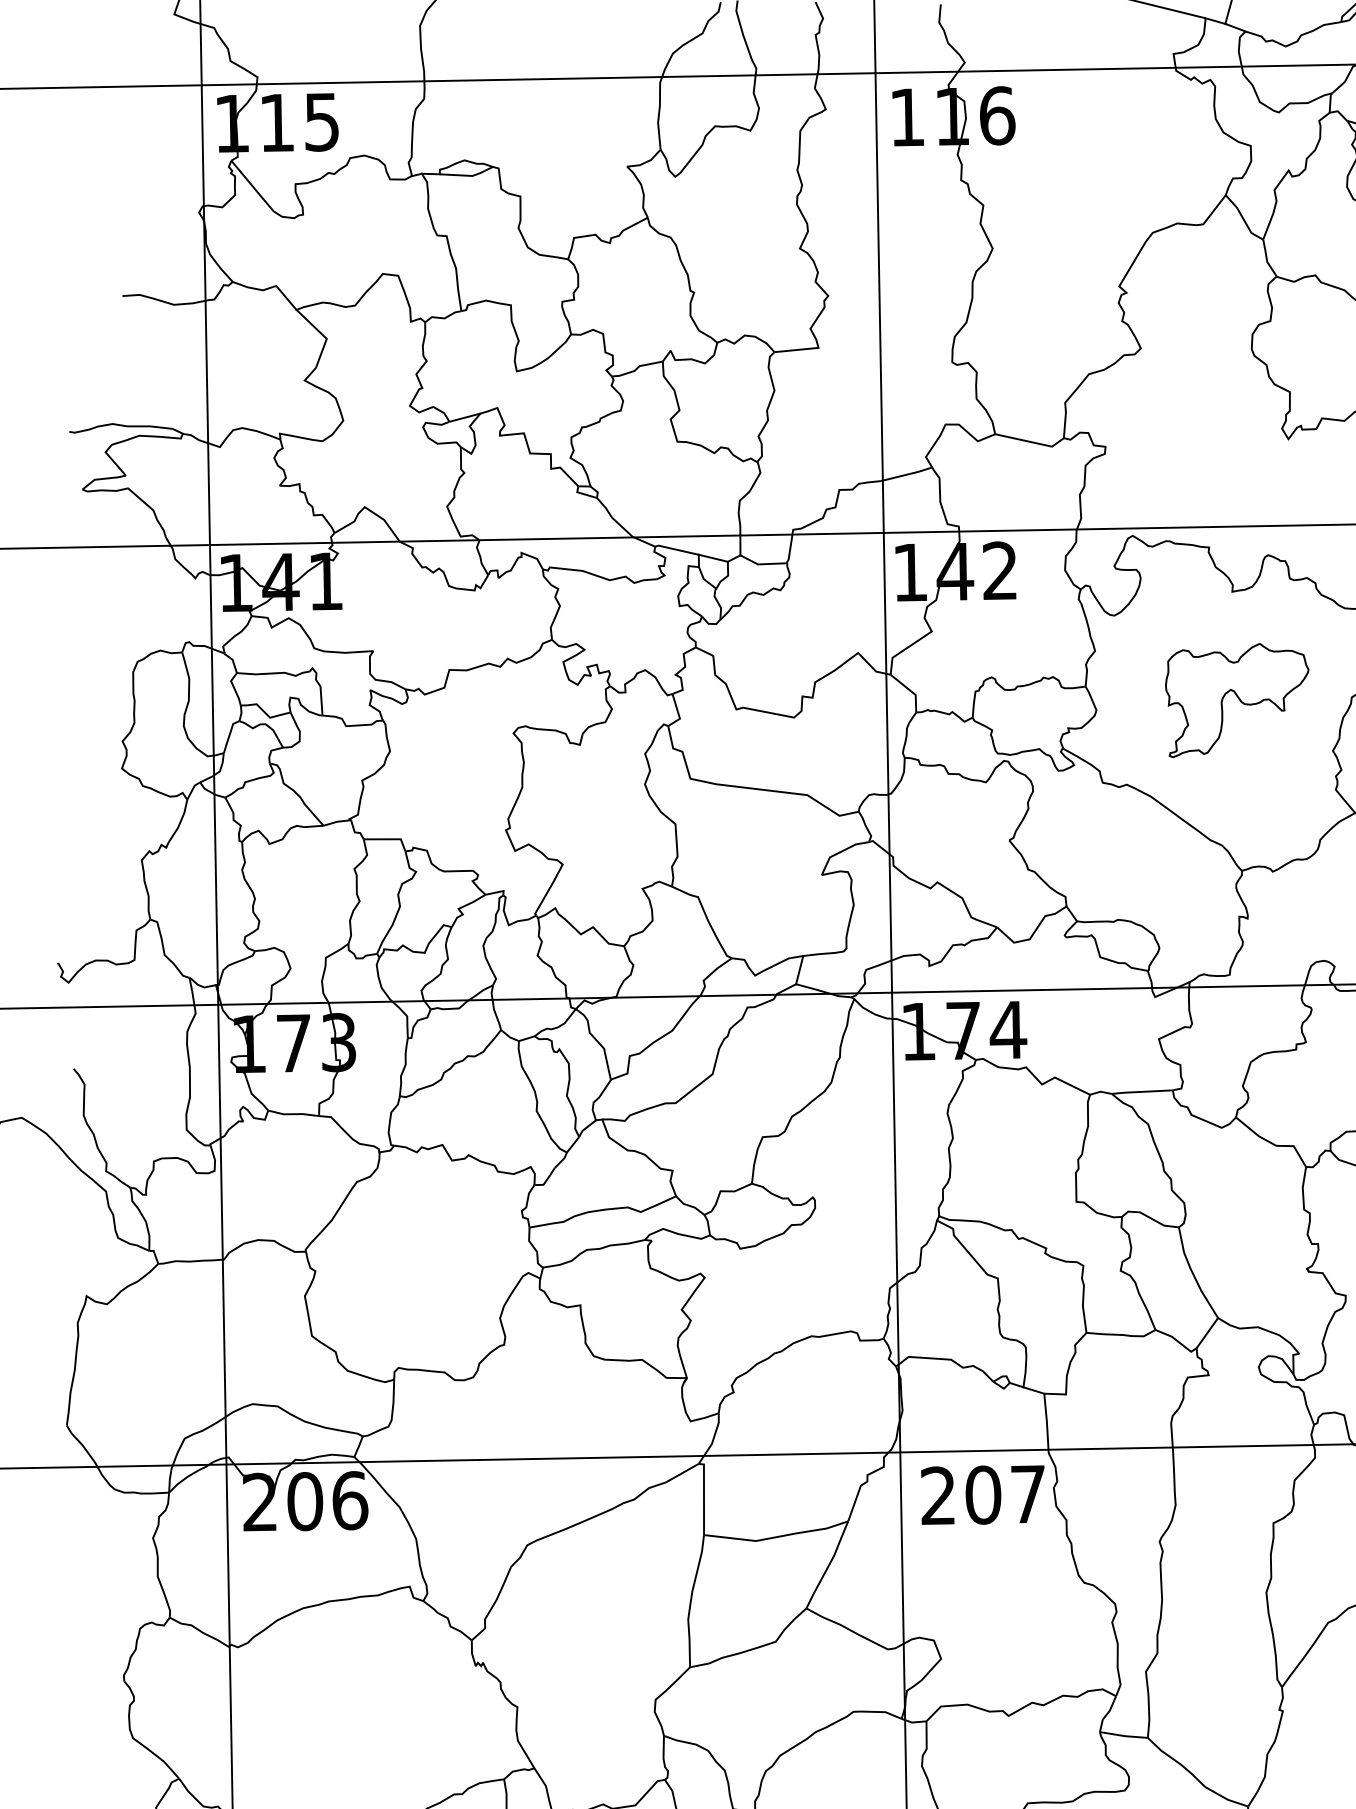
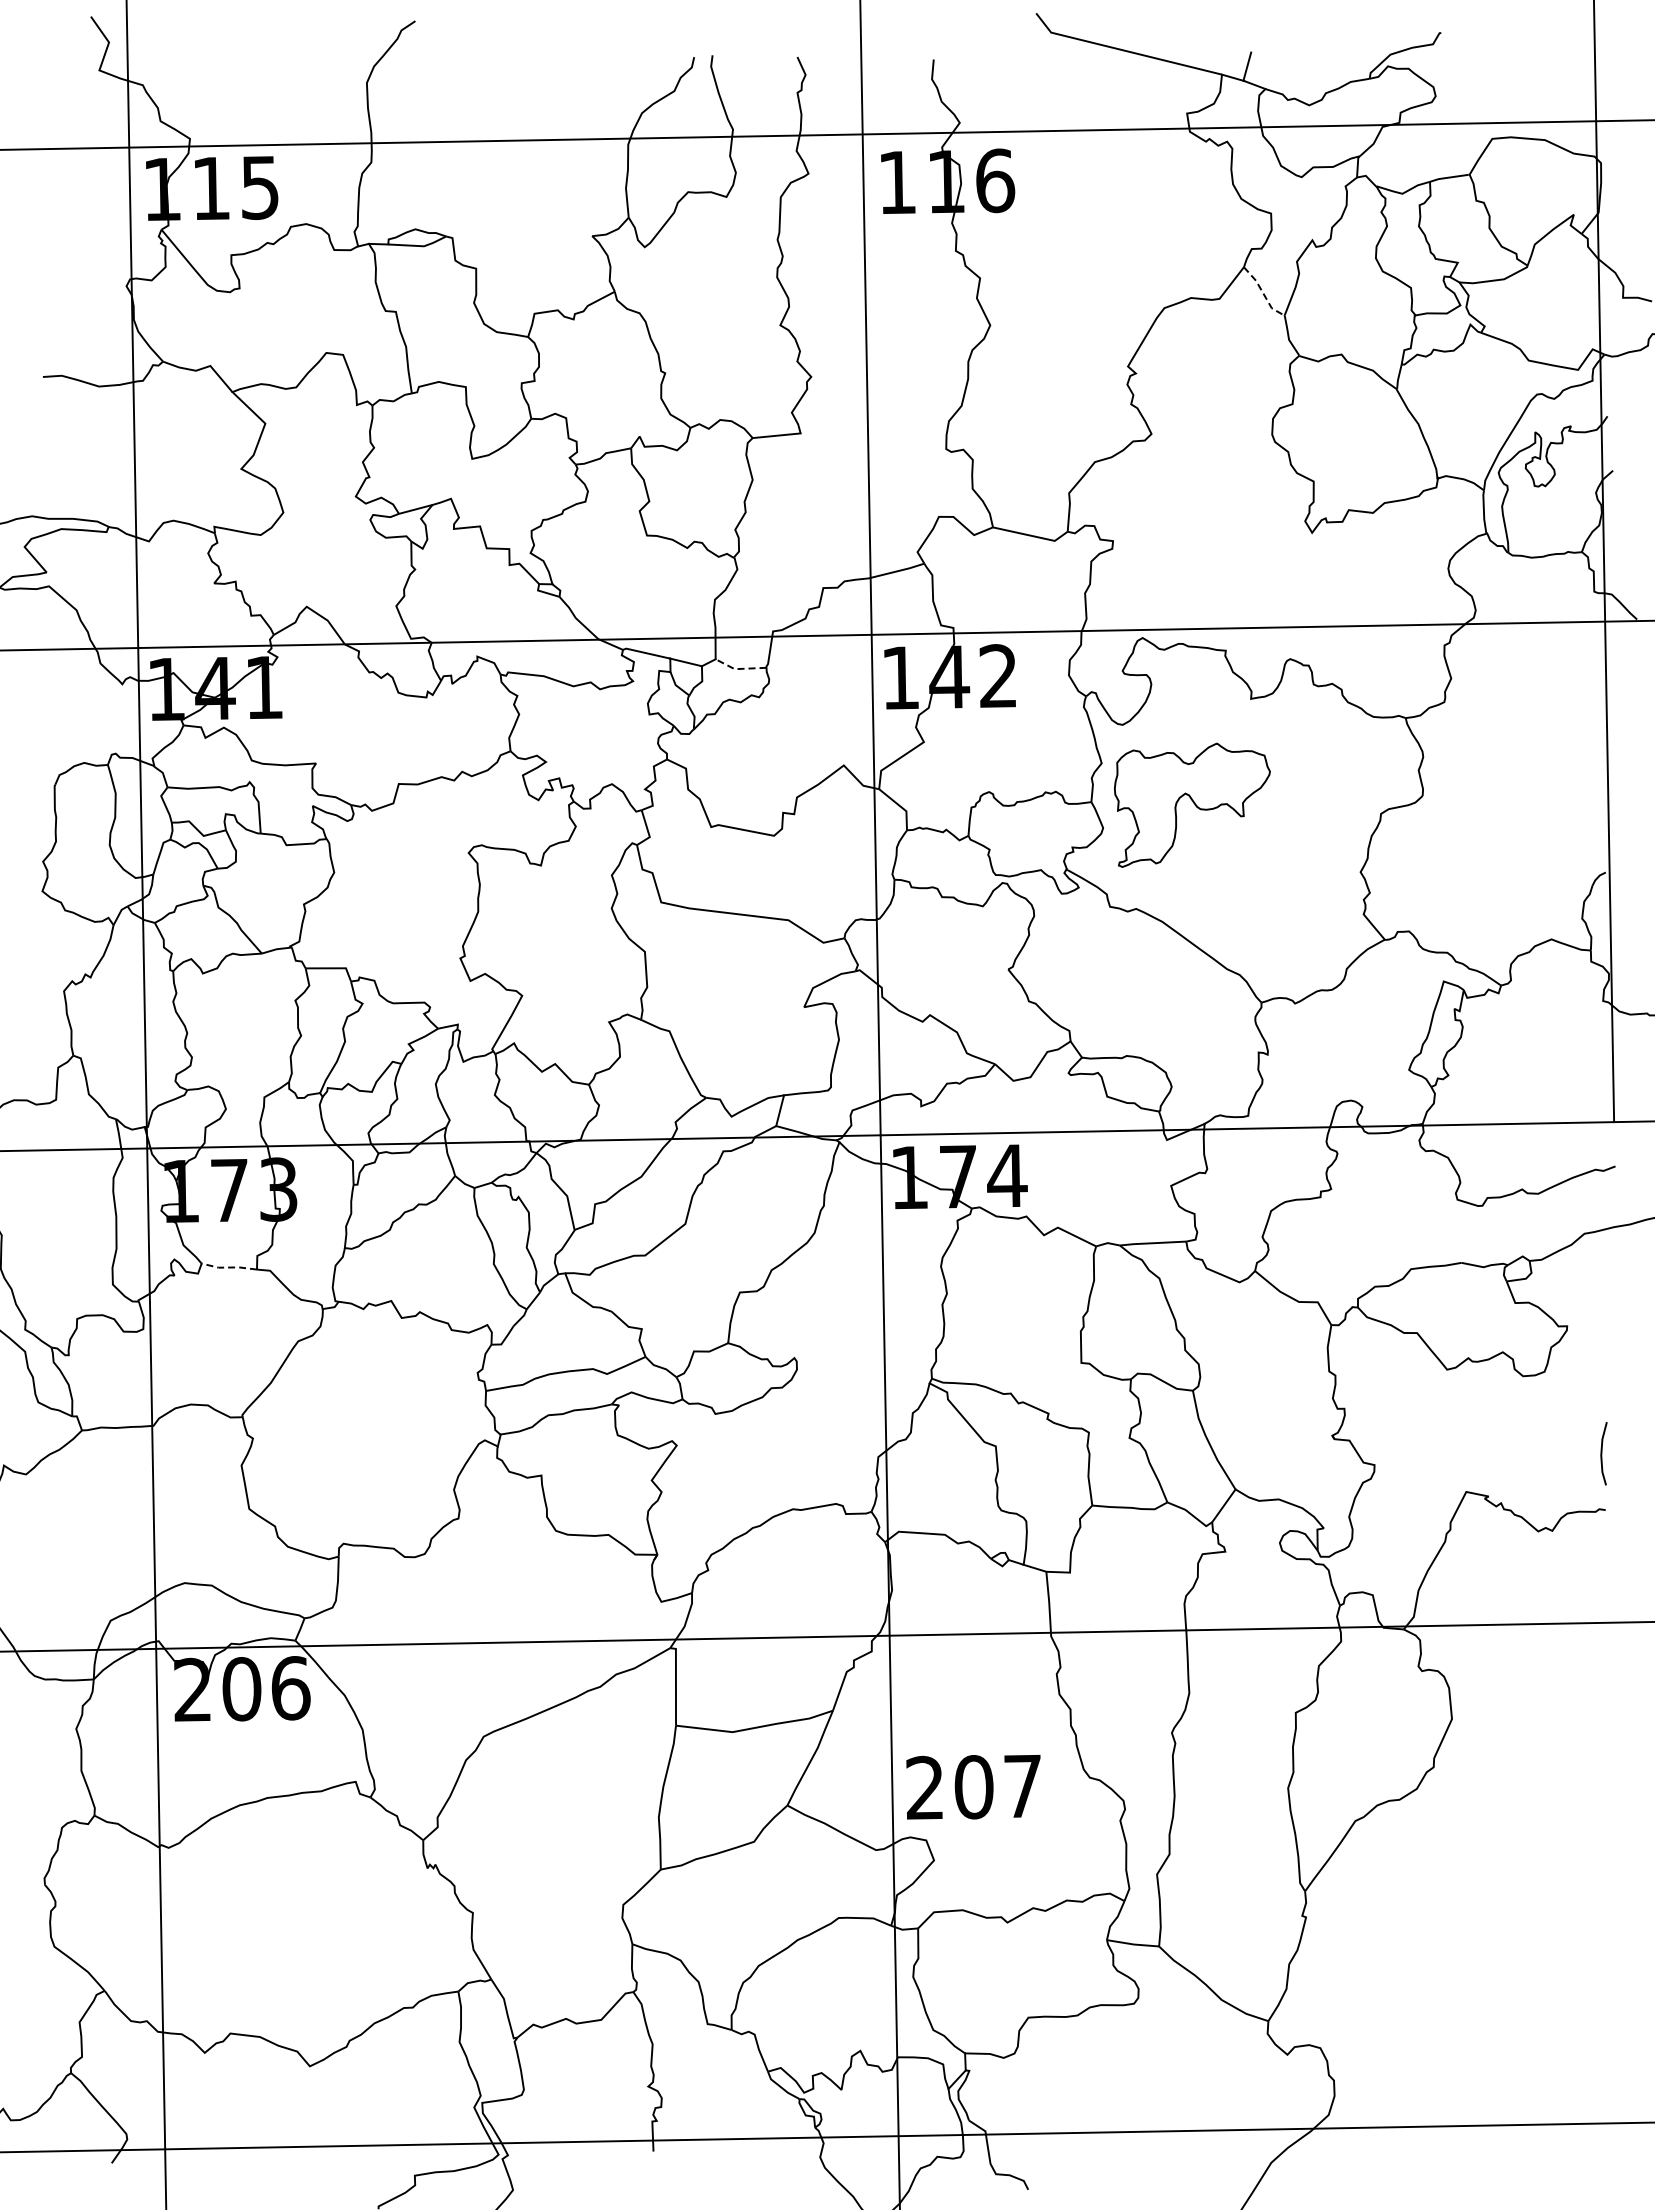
line: (1242, 218) -> (1262, 292), solid -> dashed
line: (761, 564) -> (738, 669), solid -> dashed
part: (1236, 699) -> (1191, 804), moved
line: (292, 1114) -> (228, 1267), solid -> dashed
text: (982, 1495) -> (973, 1787), moved

